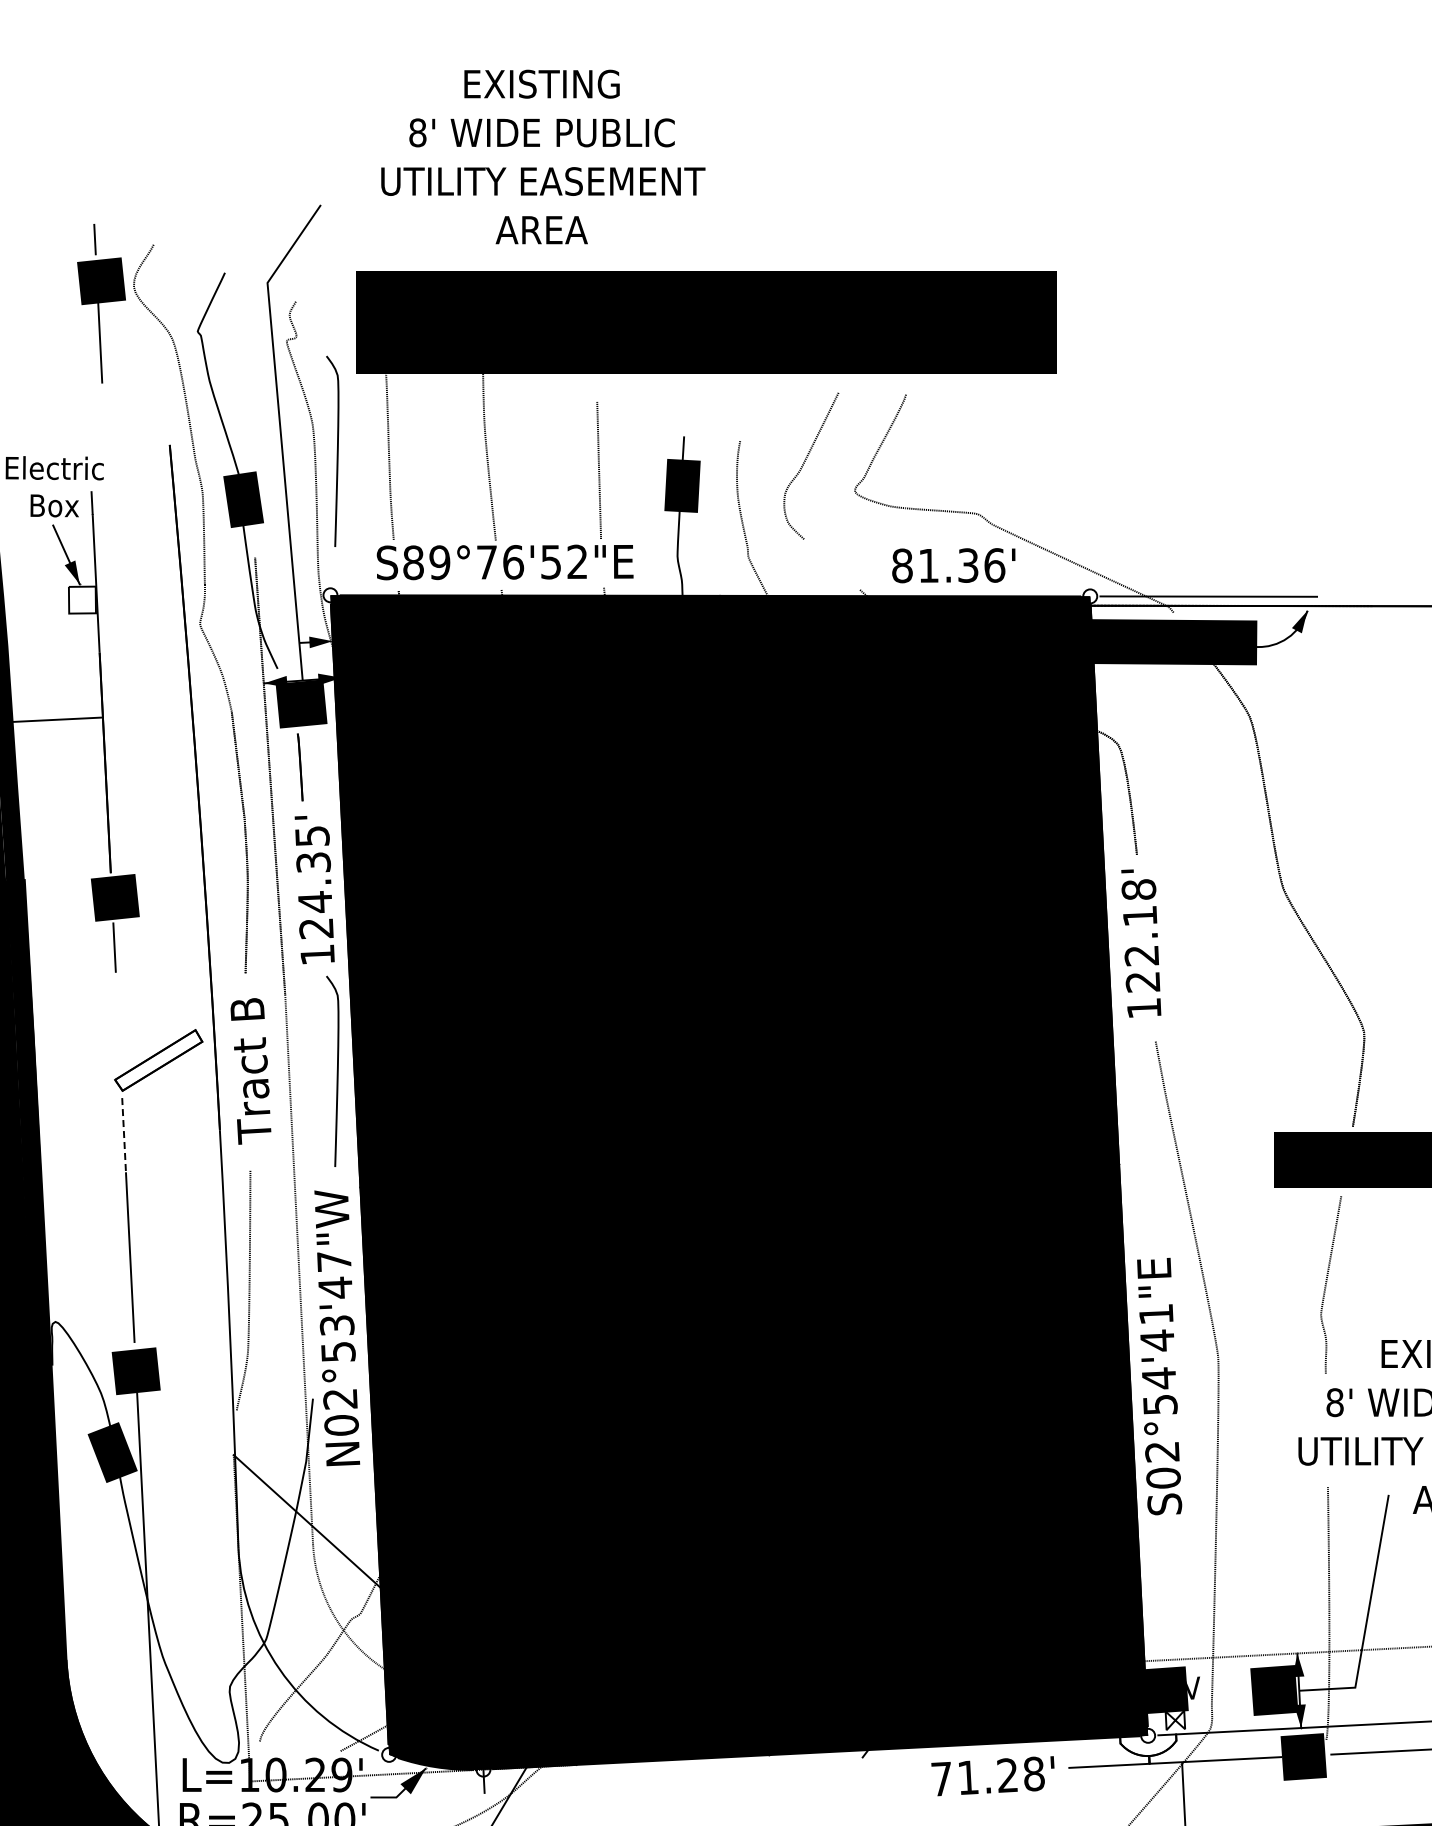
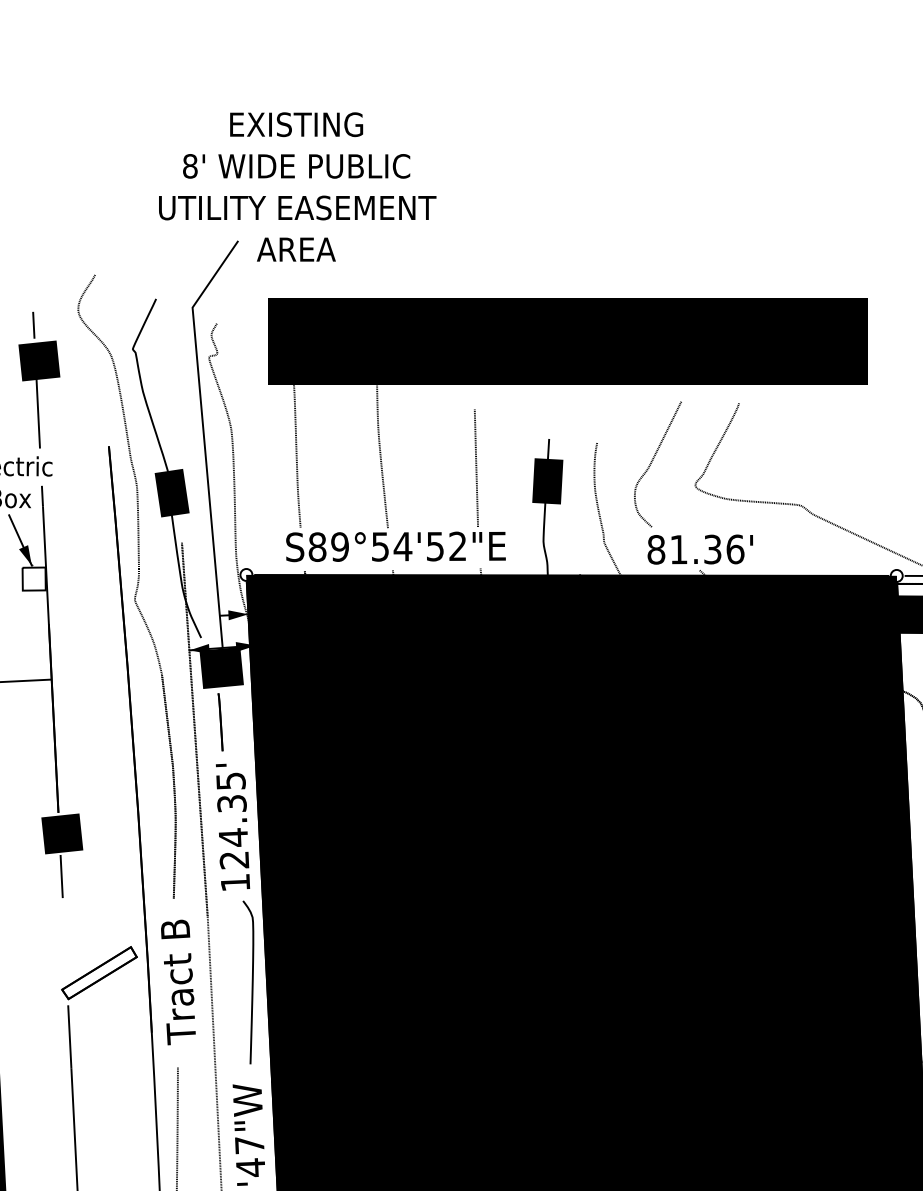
text: (543, 156) -> (297, 186), moved
part: (101, 303) -> (39, 380), moved
curve: (336, 450) -> (251, 451), removed
text: (500, 562) -> (391, 546), S89°76'52"E -> S89°54'52"E
text: (953, 565) -> (700, 549), moved
line: (124, 1135) -> (70, 1037), dashed -> solid

